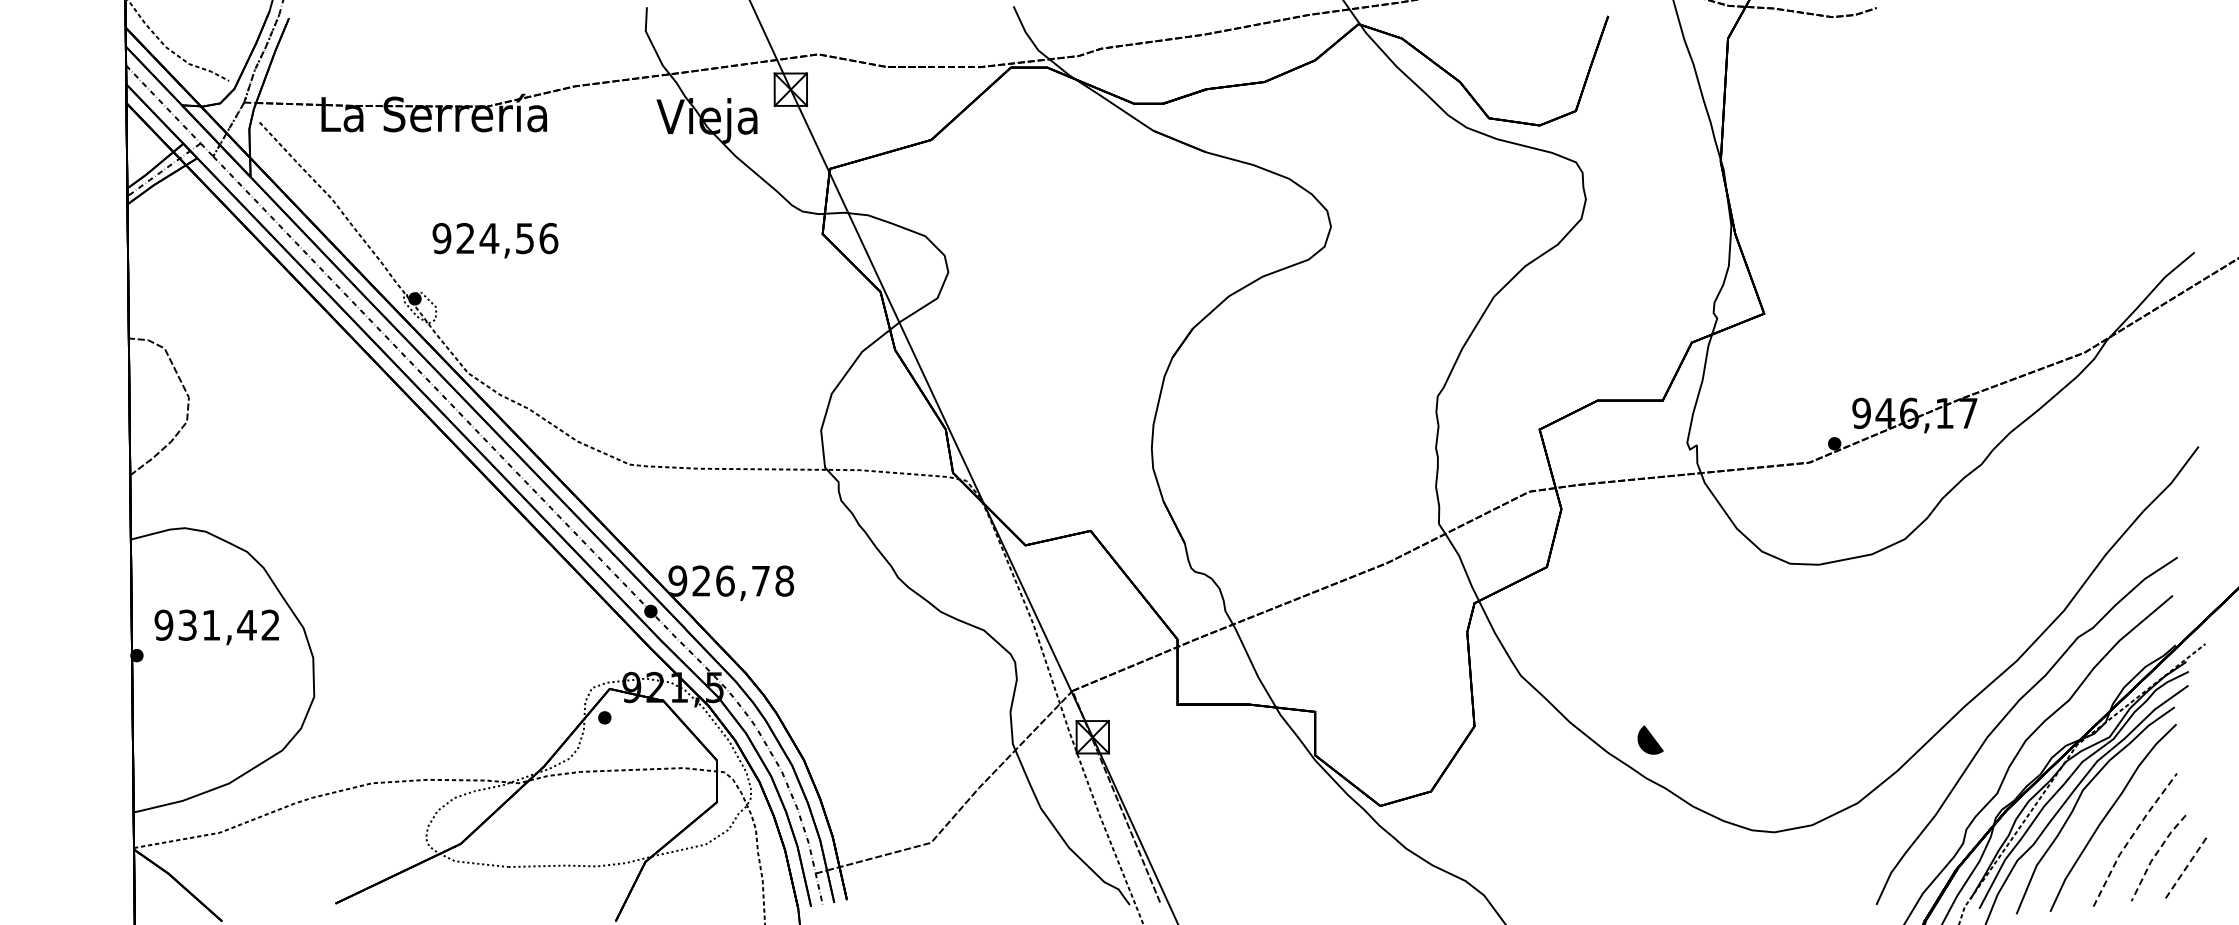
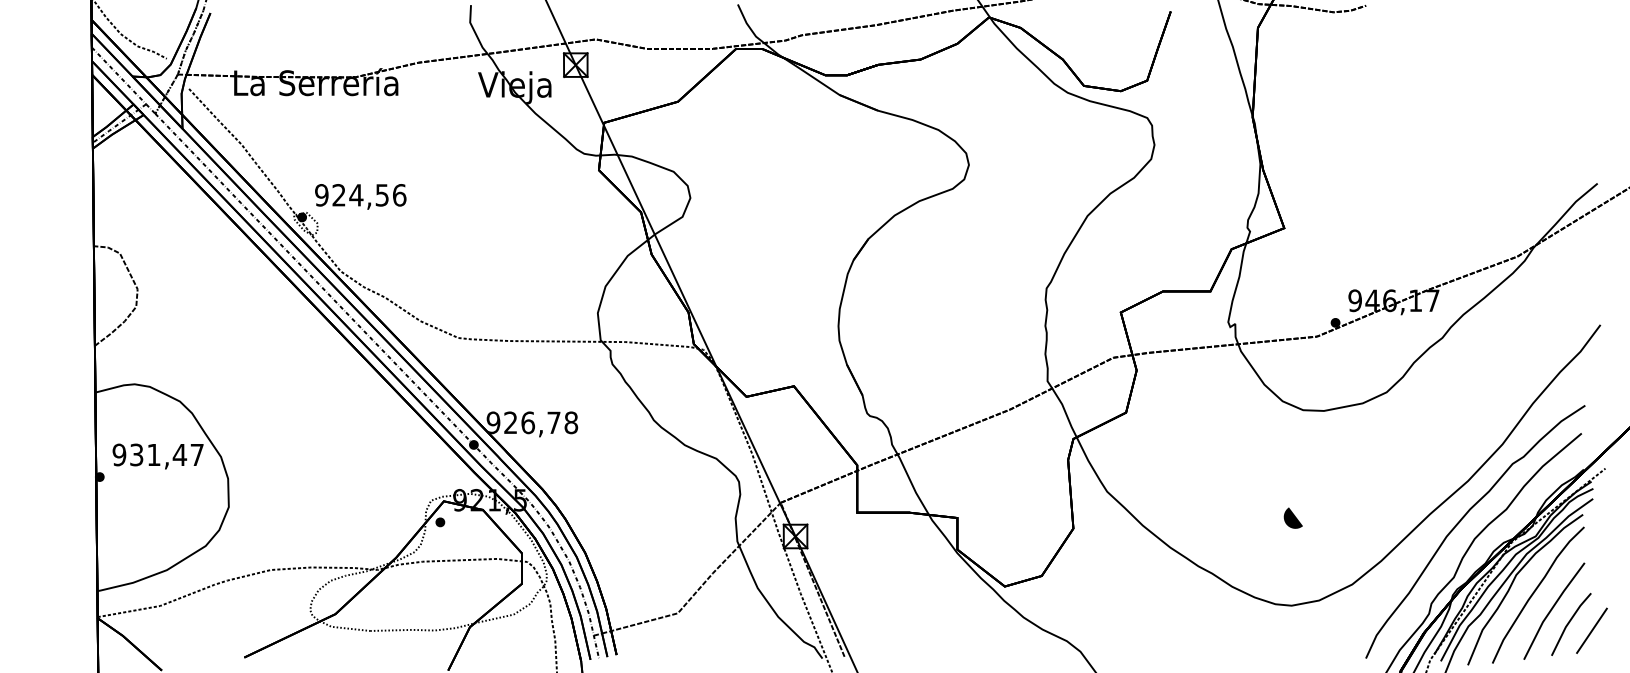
text: (495, 240) -> (360, 196), moved
text: (270, 624) -> (197, 454), 931,42 -> 931,47
part: (1650, 739) -> (1293, 517), moved
line: (2131, 836) -> (1551, 608), dashed -> solid
line: (2154, 856) -> (1568, 623), dashed -> solid
line: (2186, 866) -> (1591, 630), dashed -> solid

